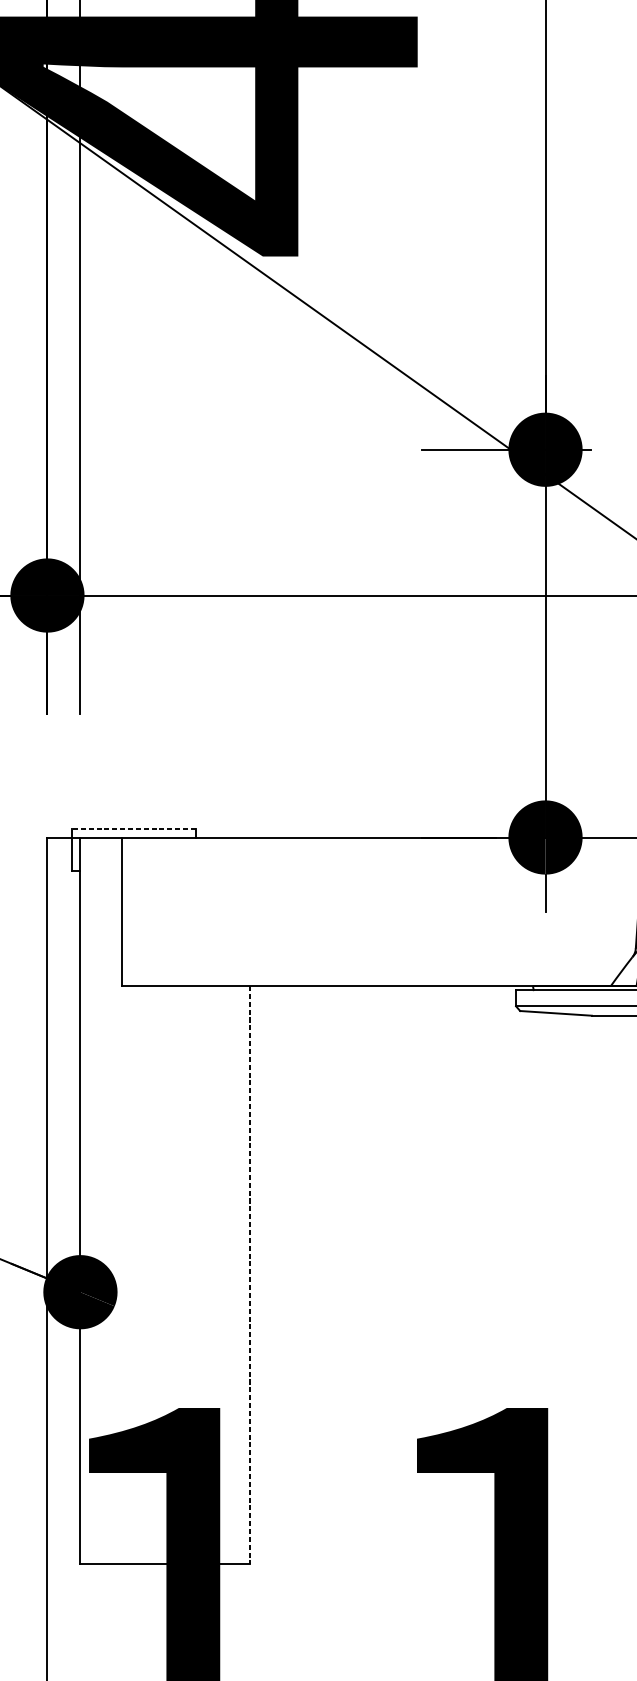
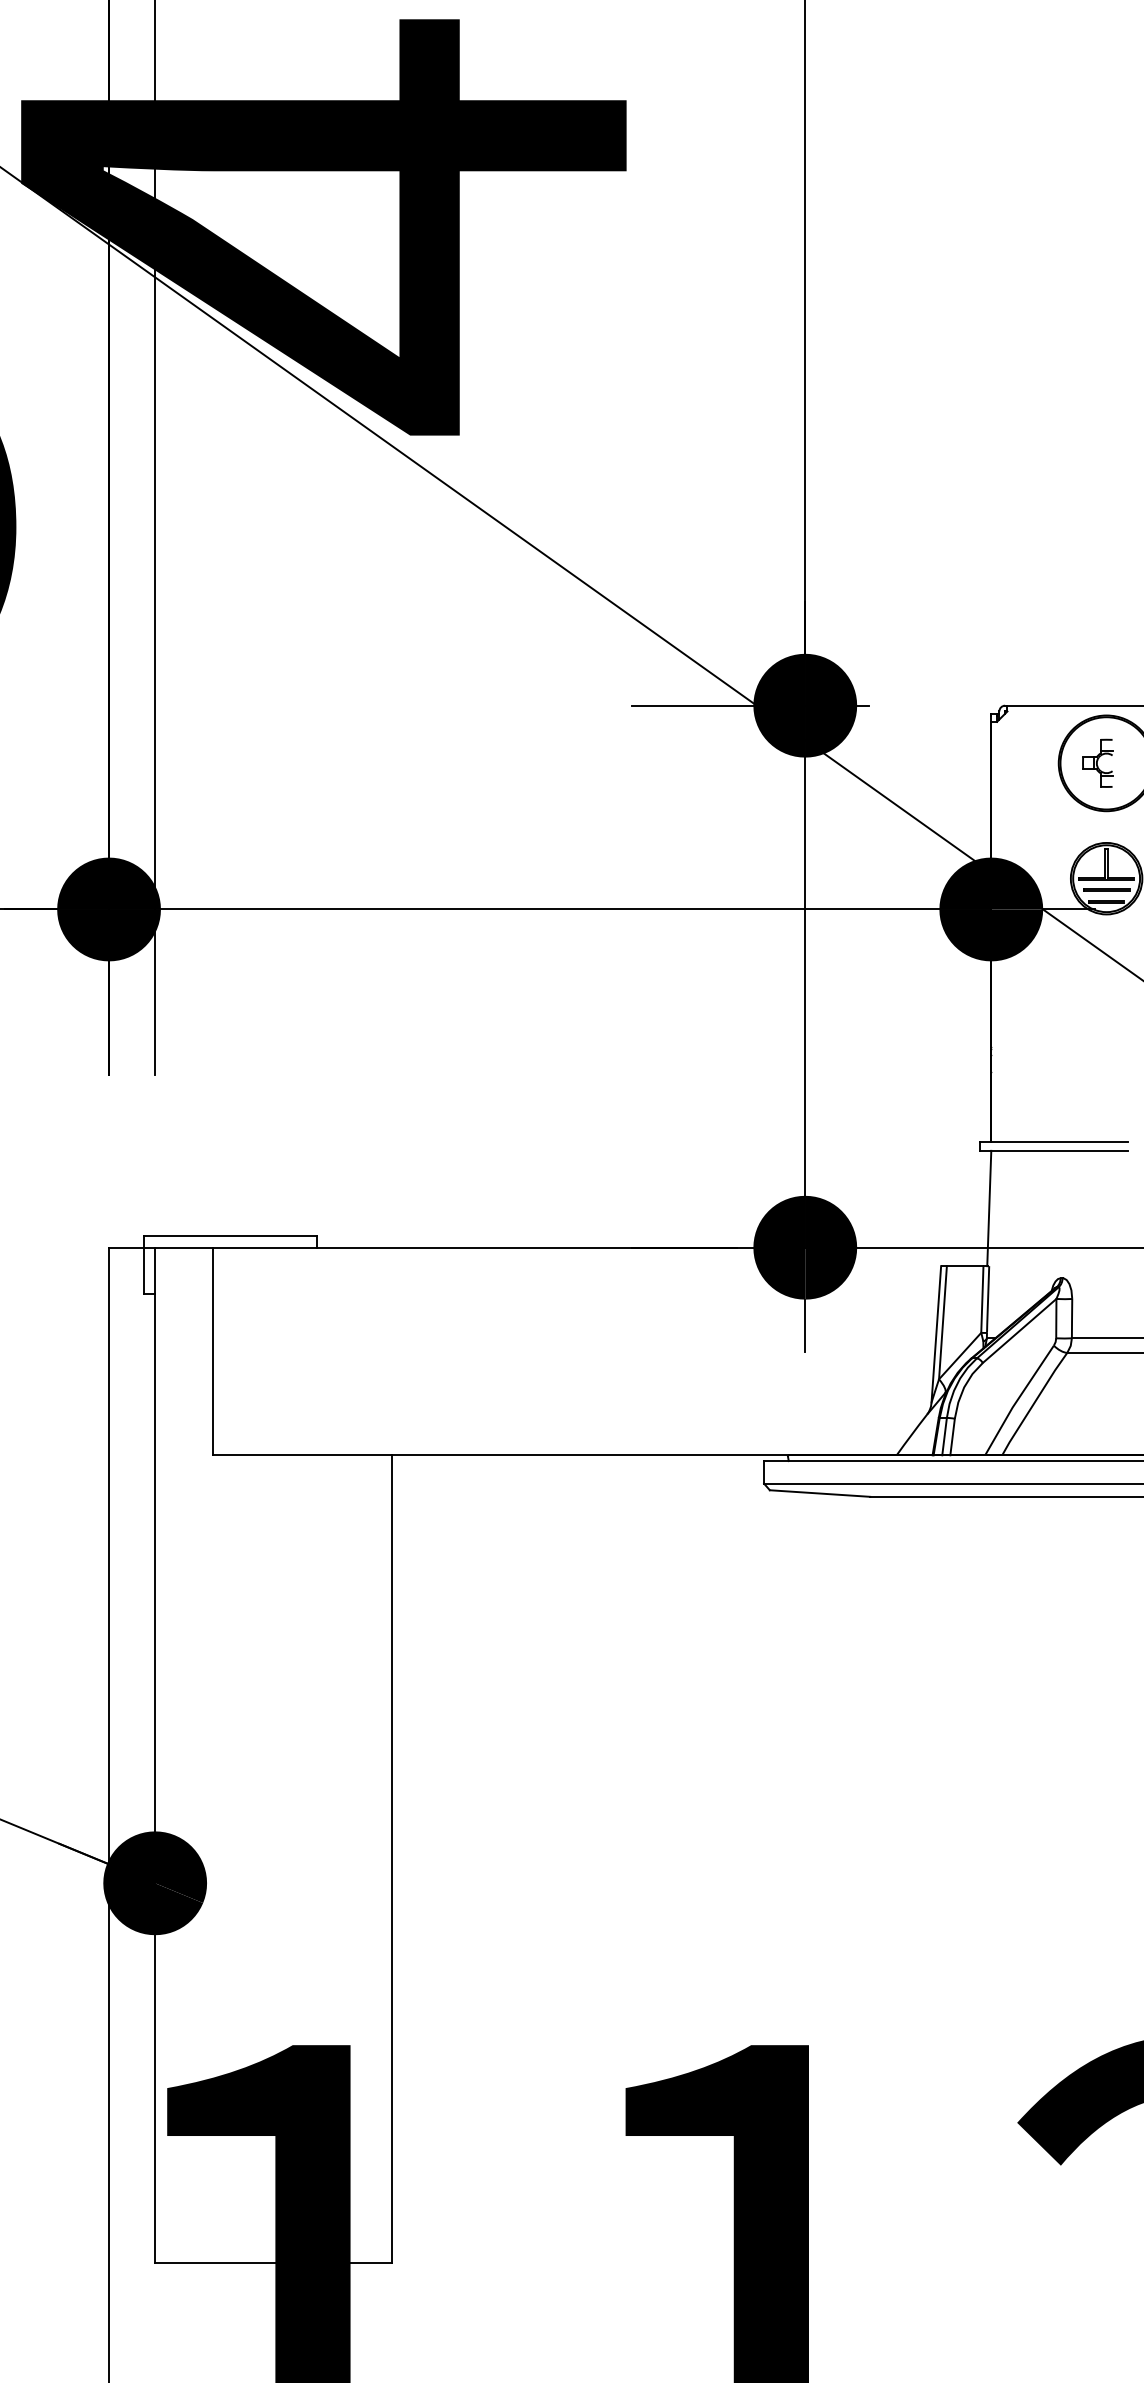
line: (133, 829) -> (229, 1236), dashed -> solid
line: (249, 1274) -> (391, 1858), dashed -> solid

